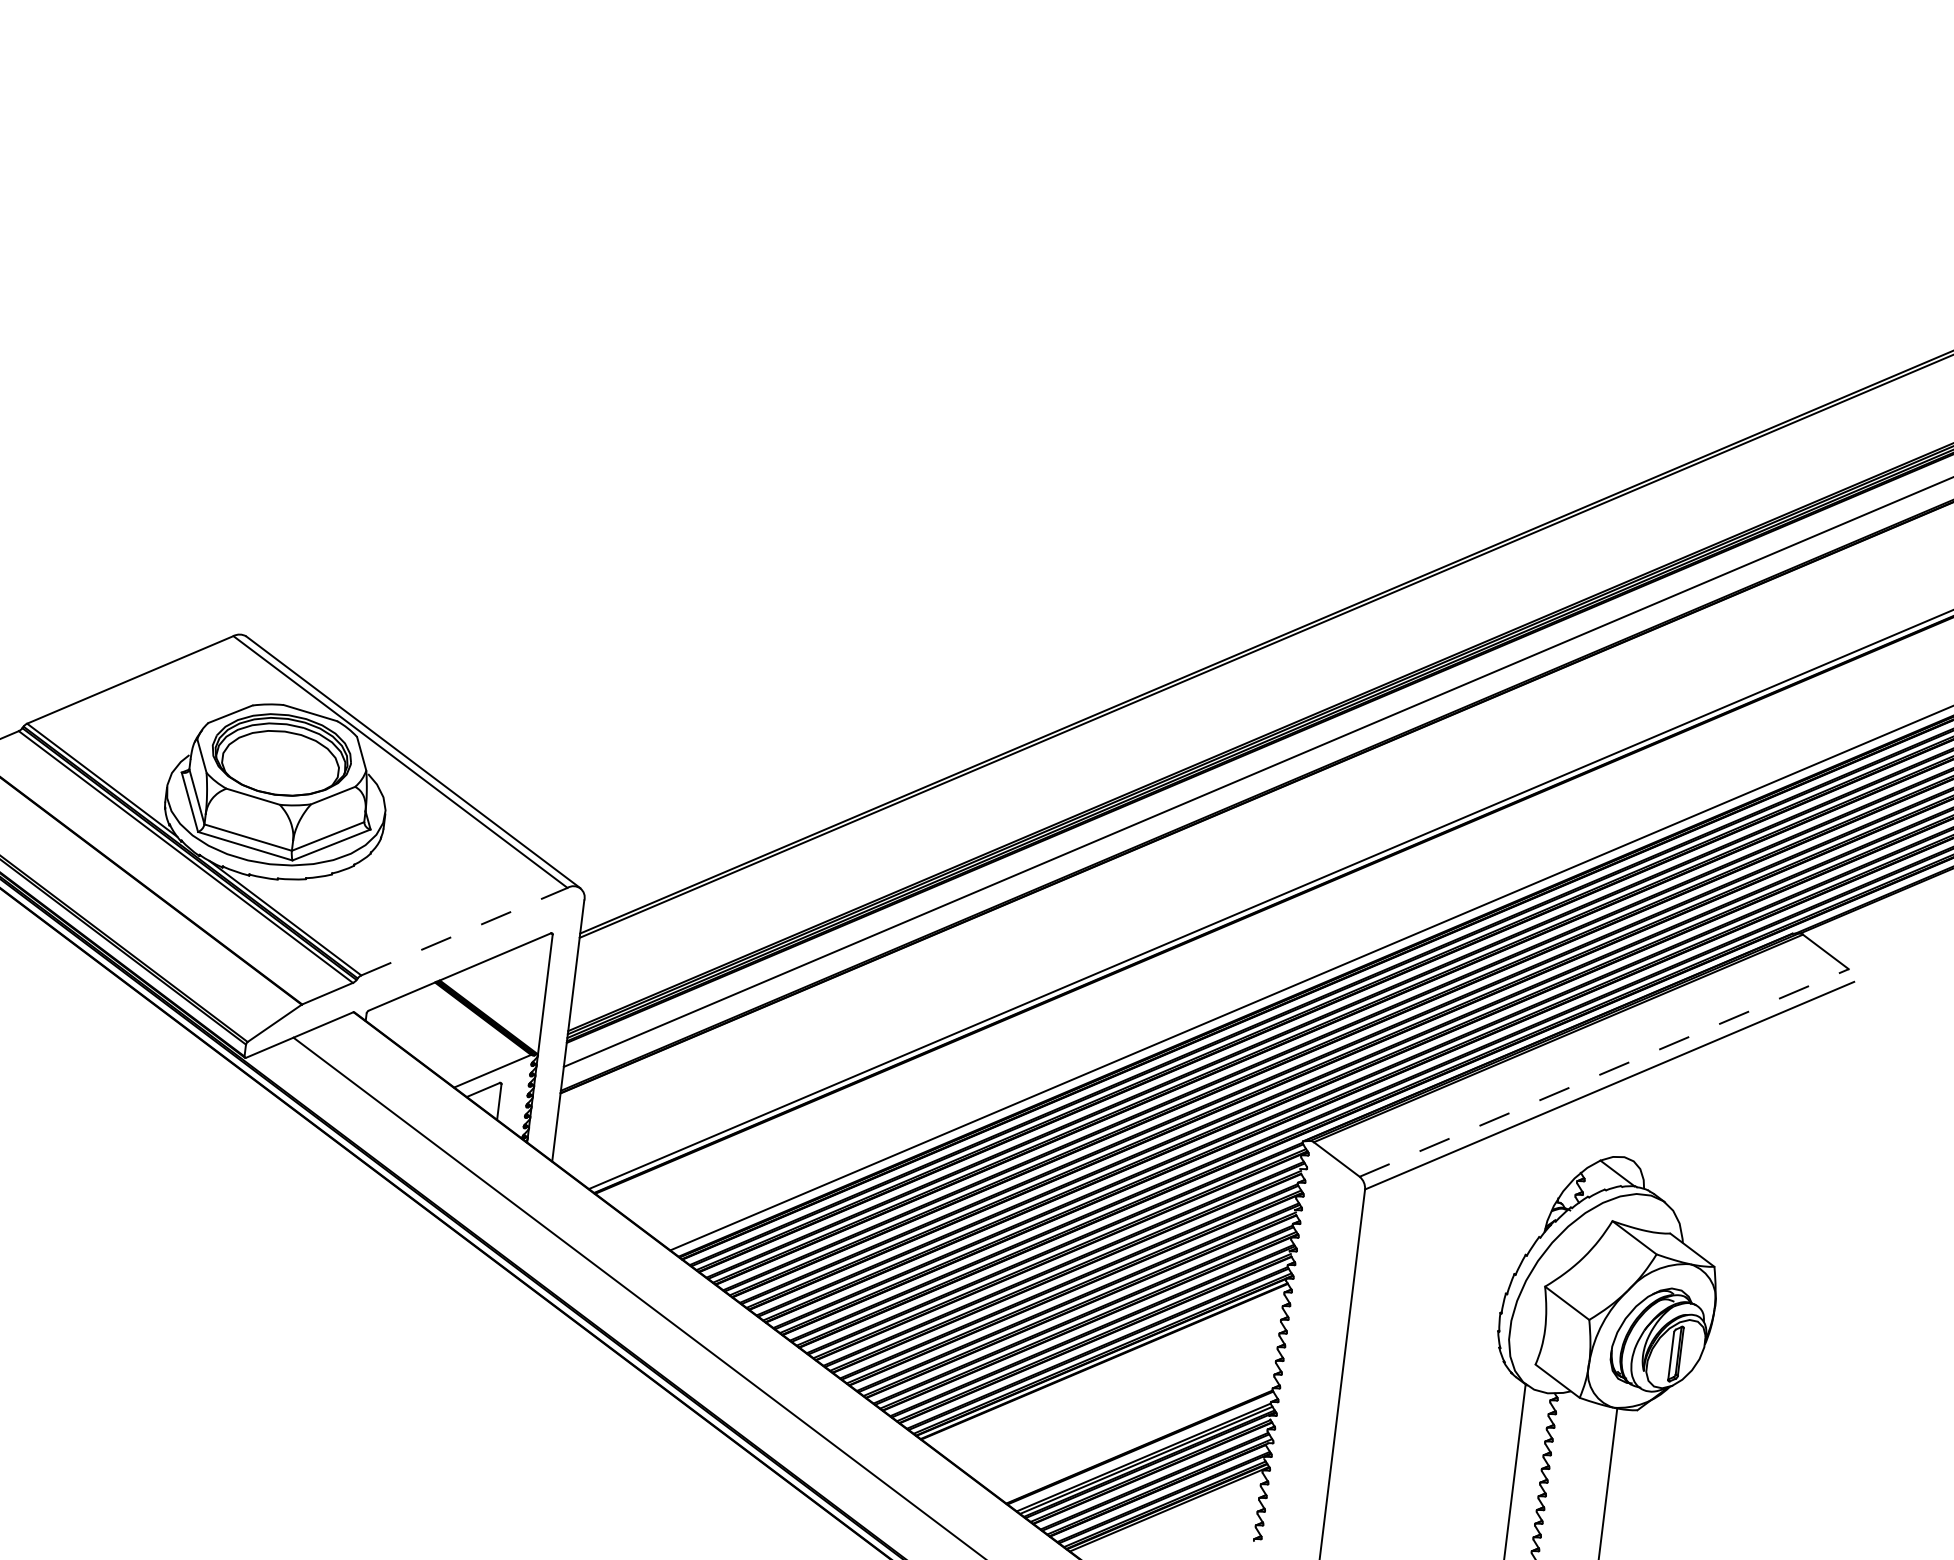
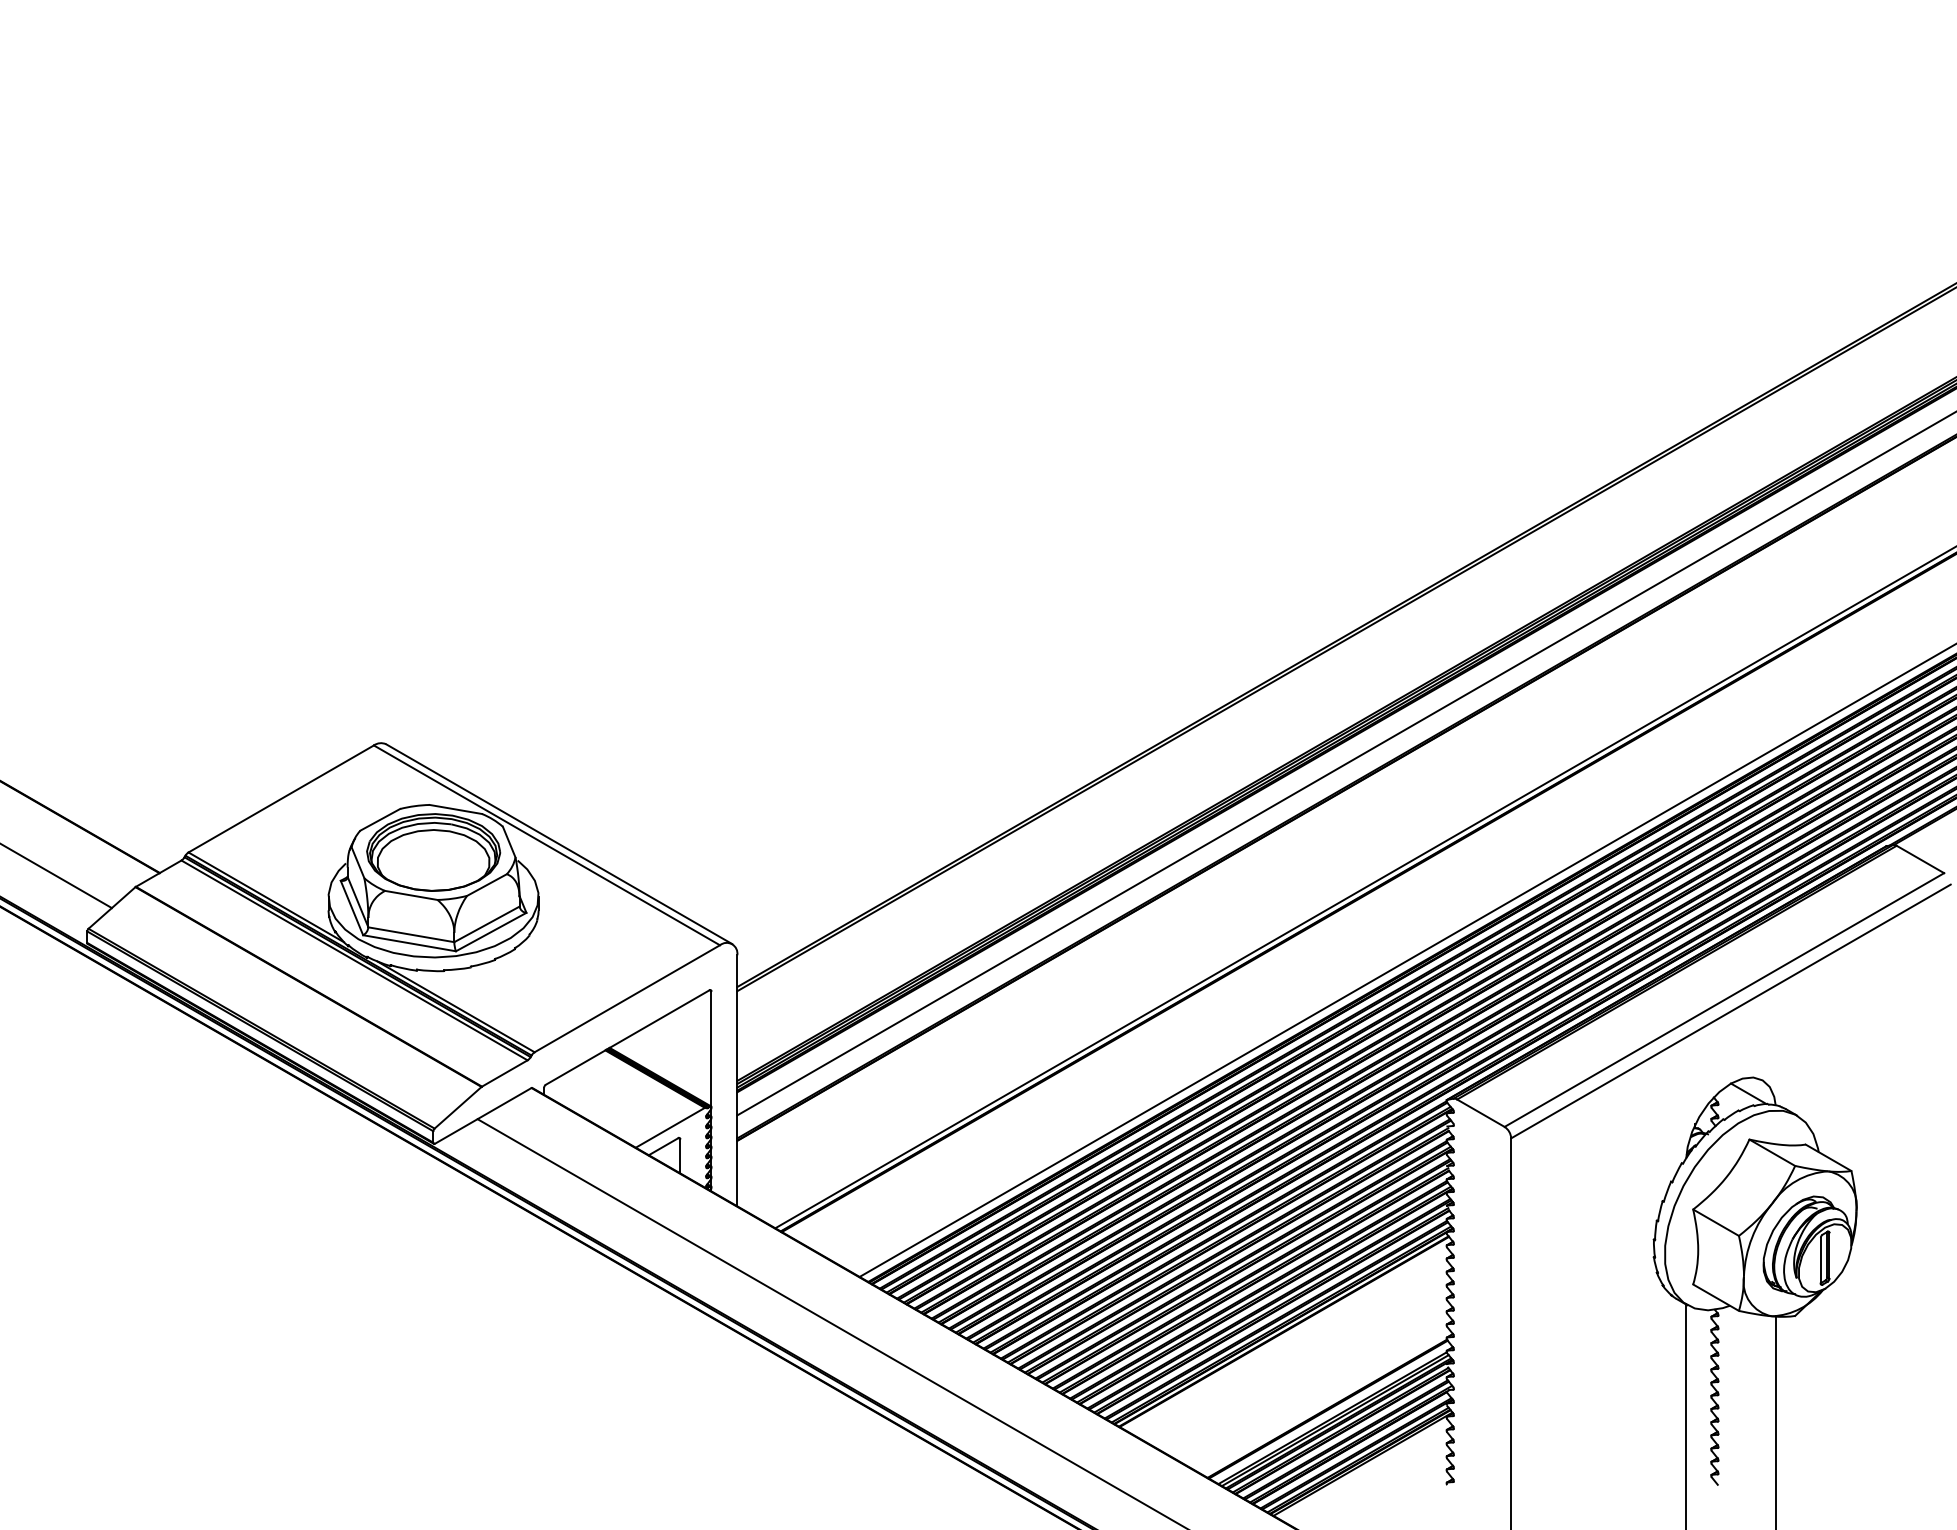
line: (464, 931) -> (627, 998), dashed -> solid
line: (1604, 1073) -> (1724, 1000), dashed -> solid

